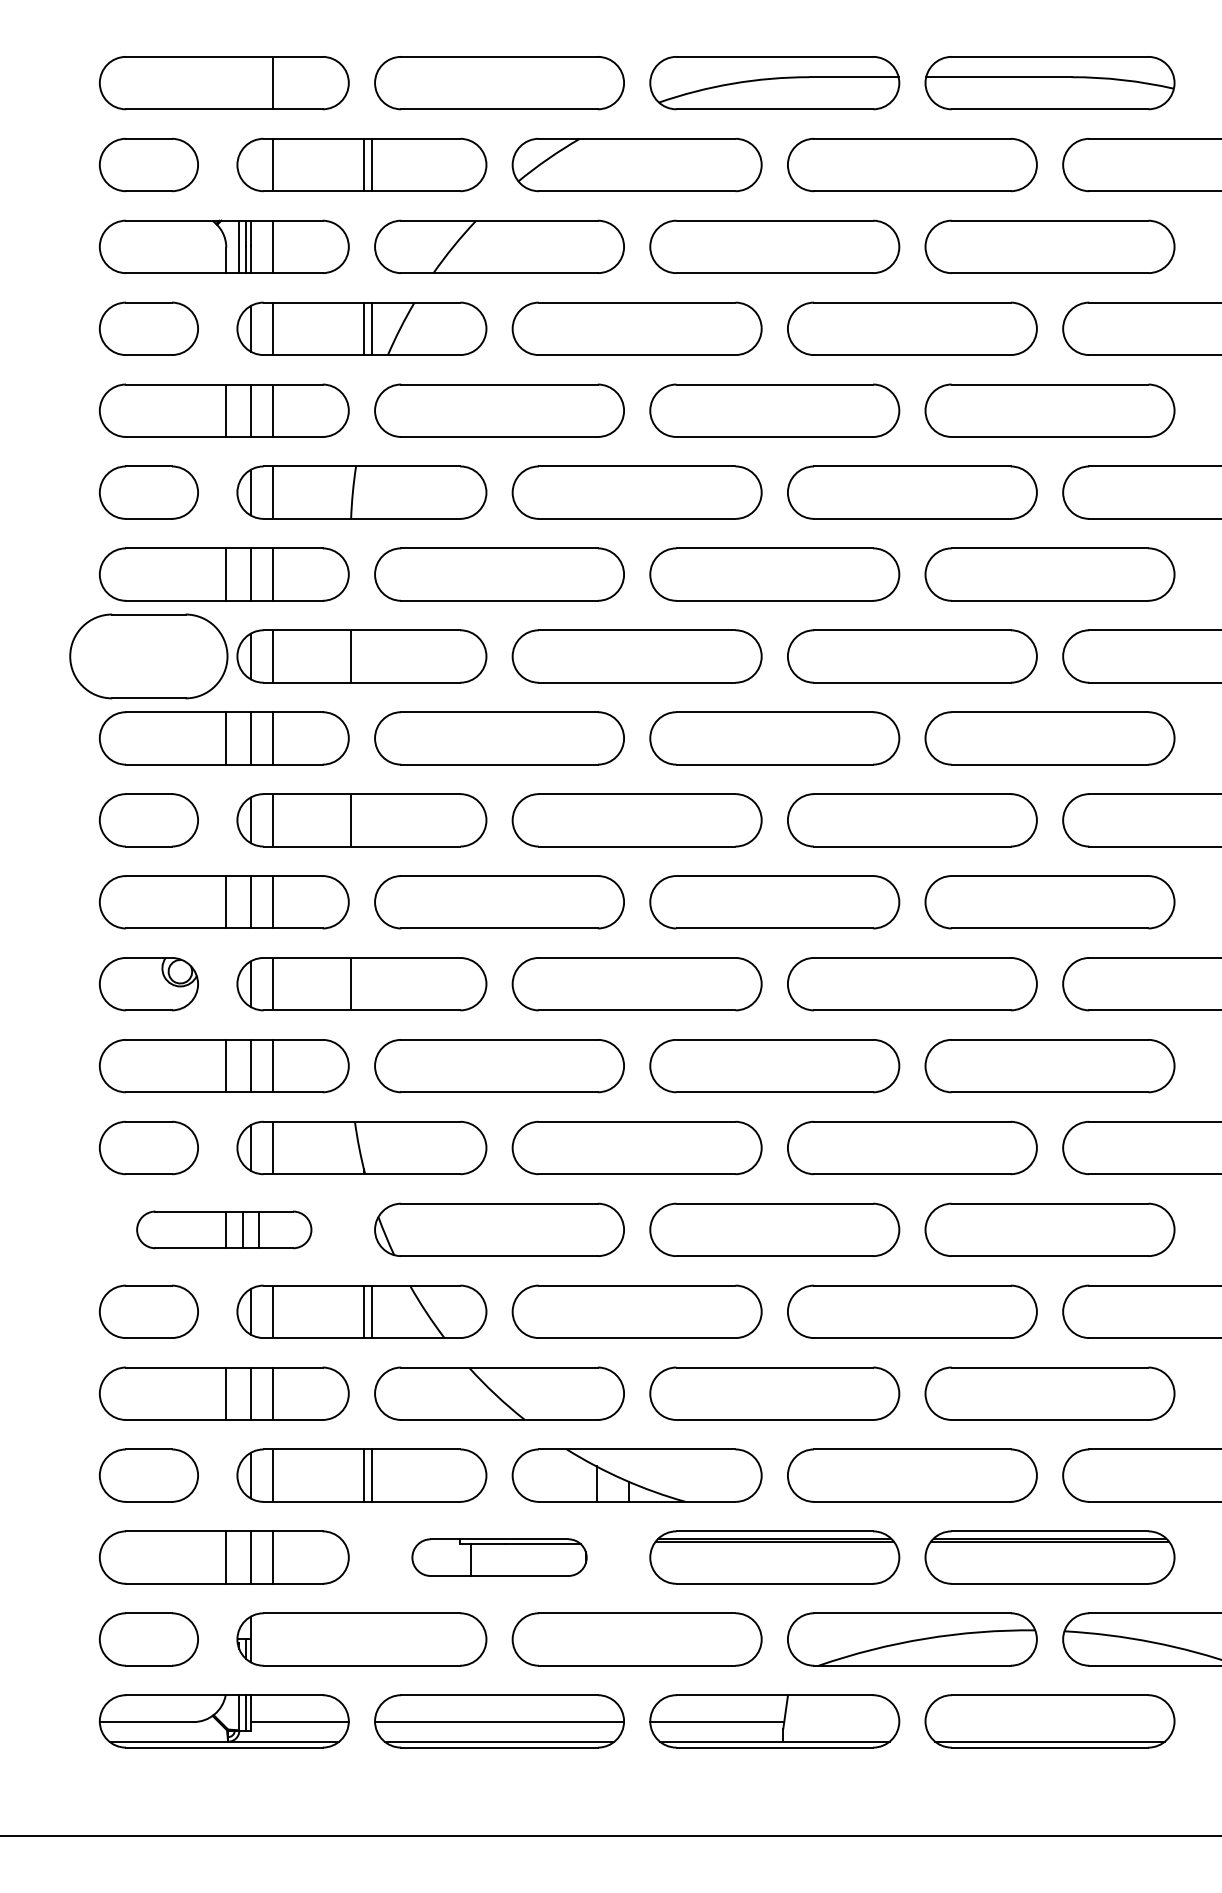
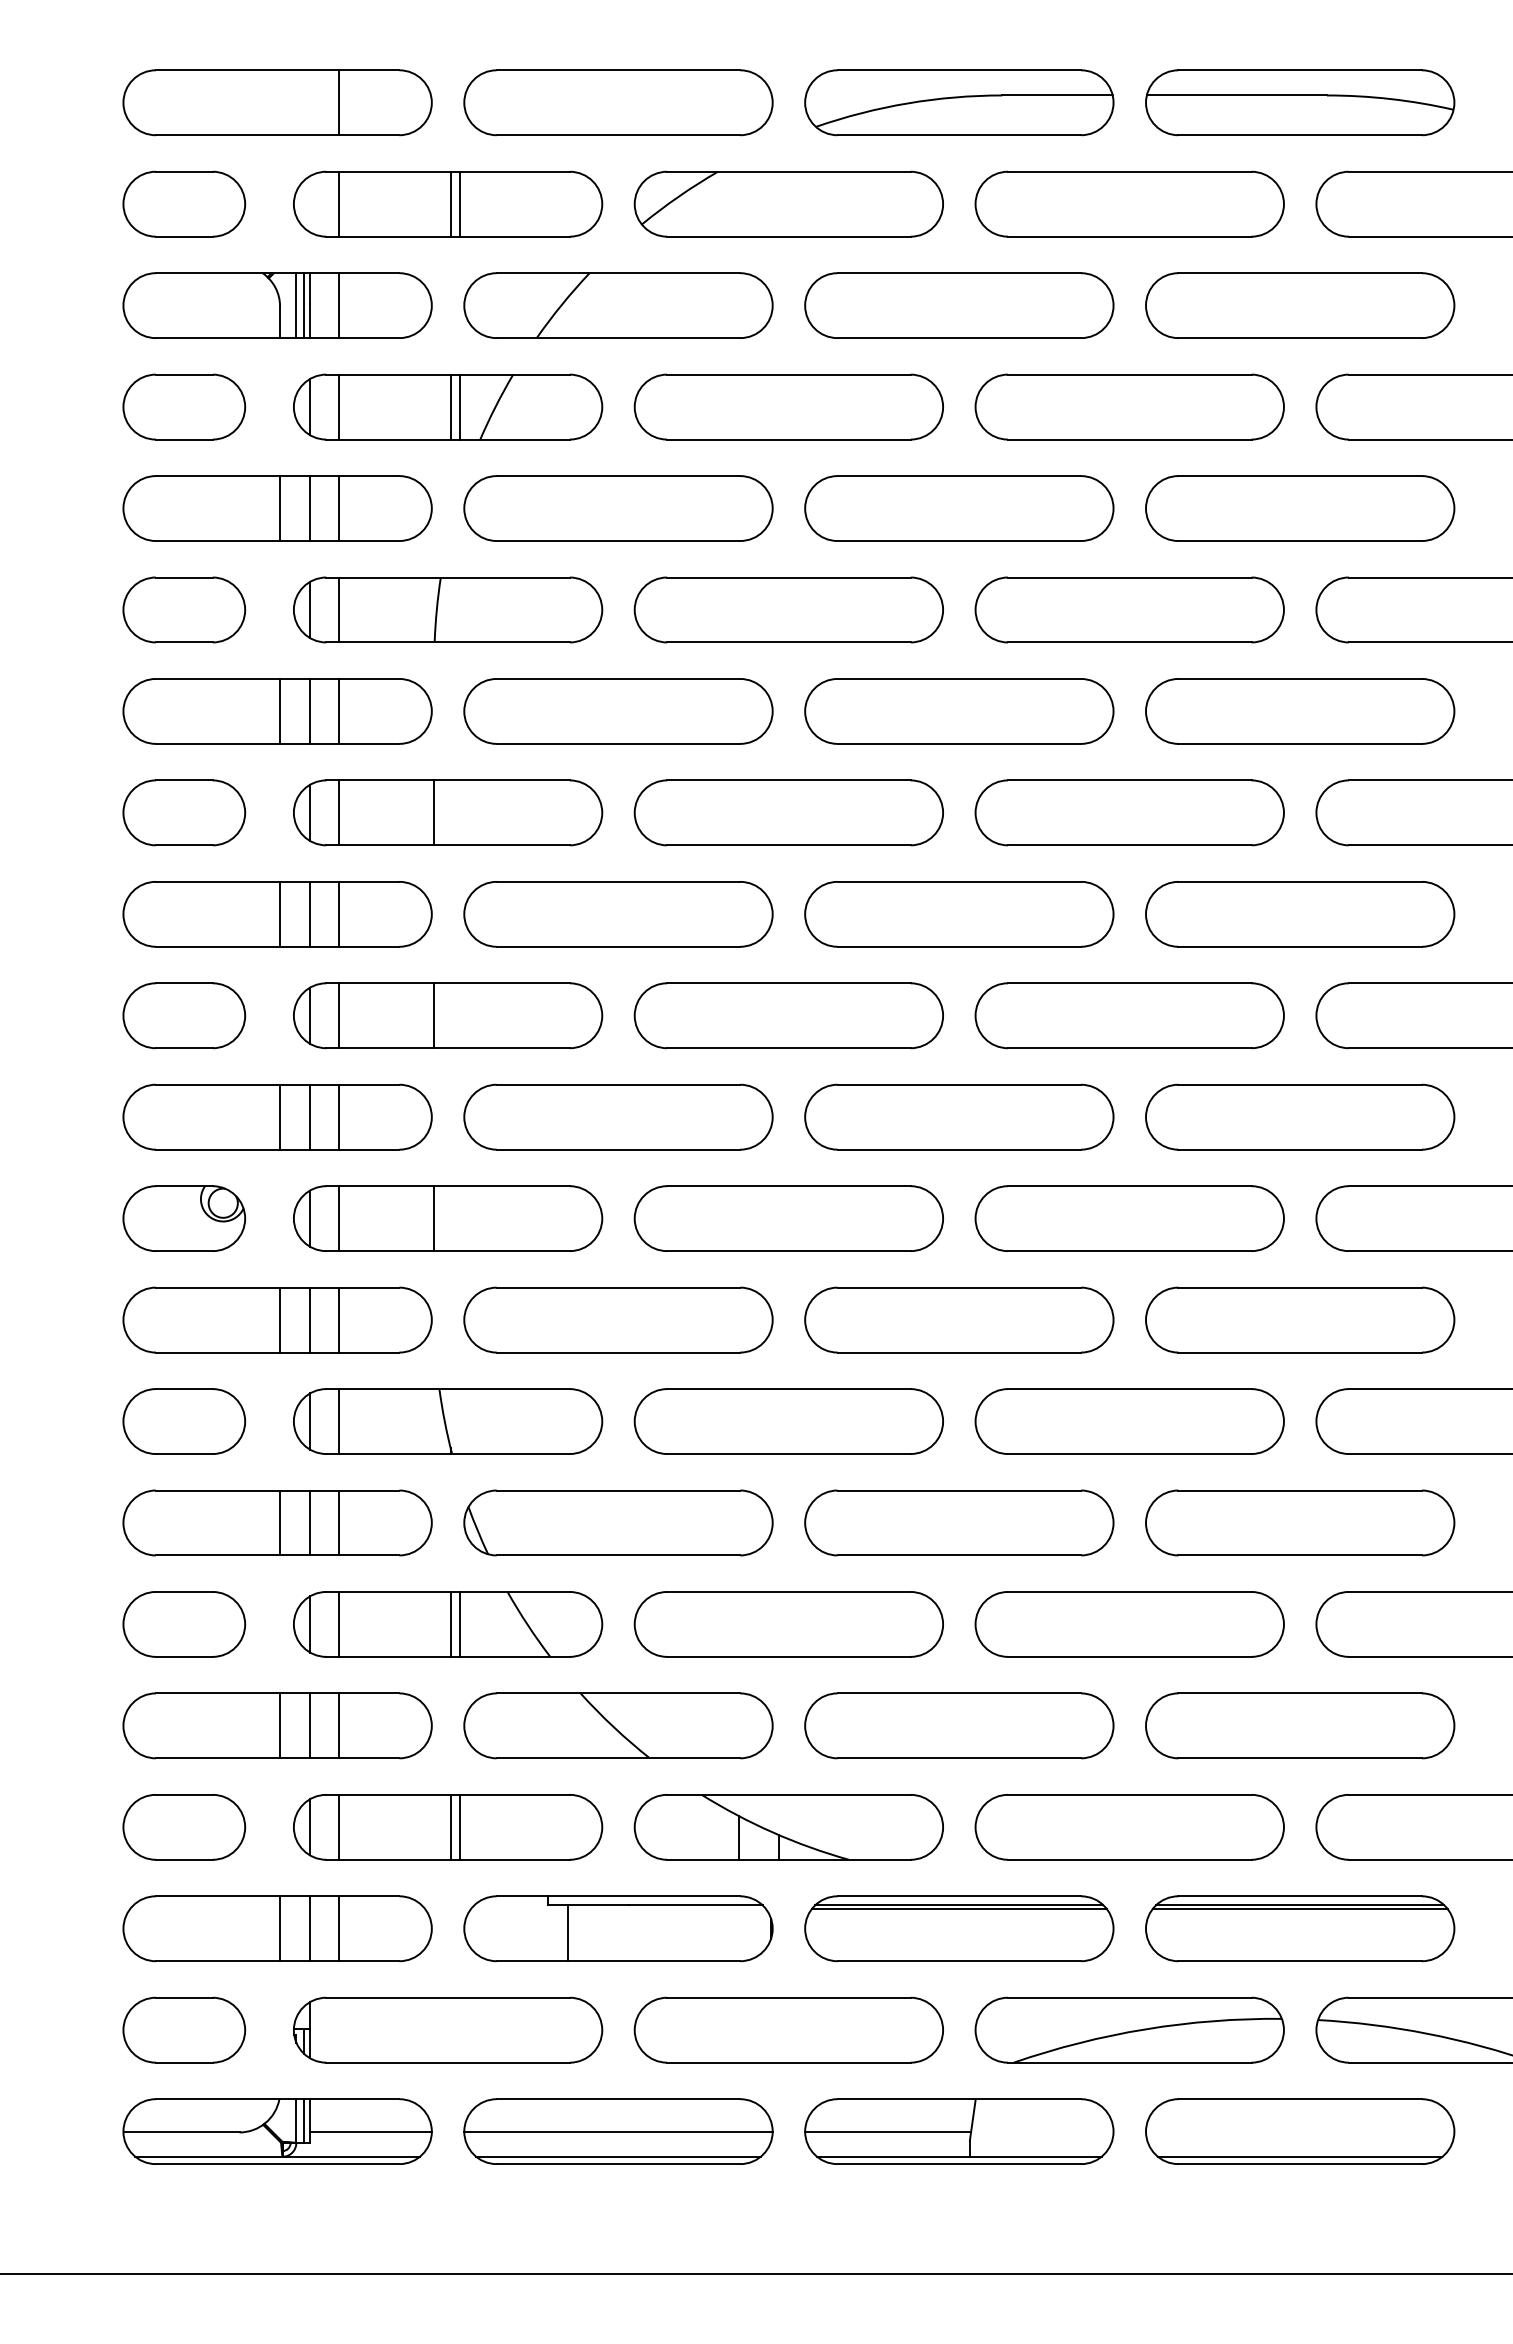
part: (149, 656) -> (184, 812), size x0.62
part: (224, 1229) -> (277, 1522), size x1.43
part: (499, 1557) -> (618, 1928), size x1.43

